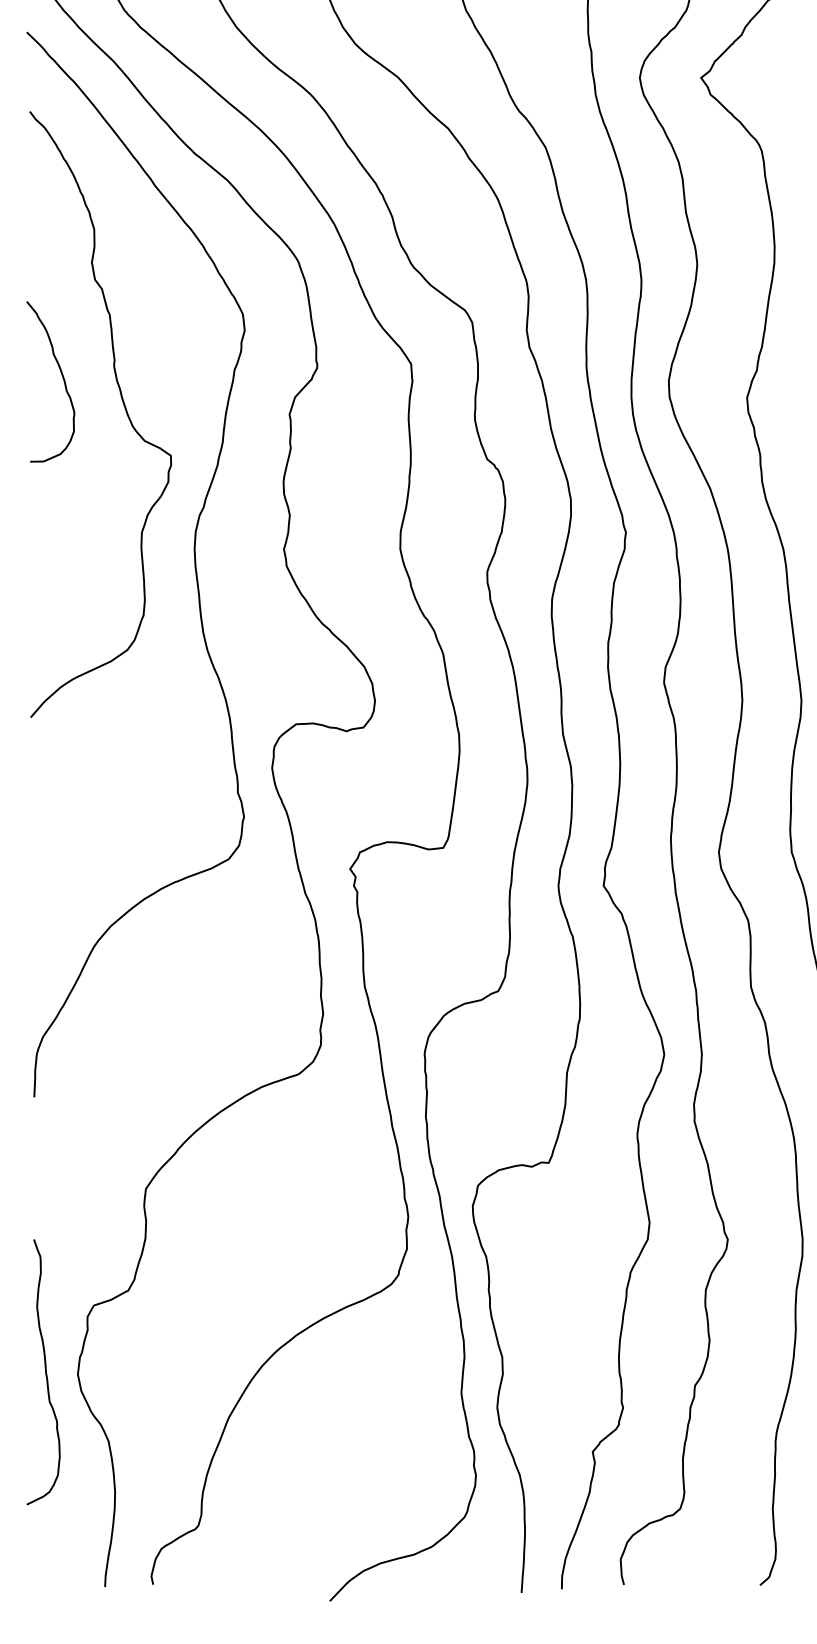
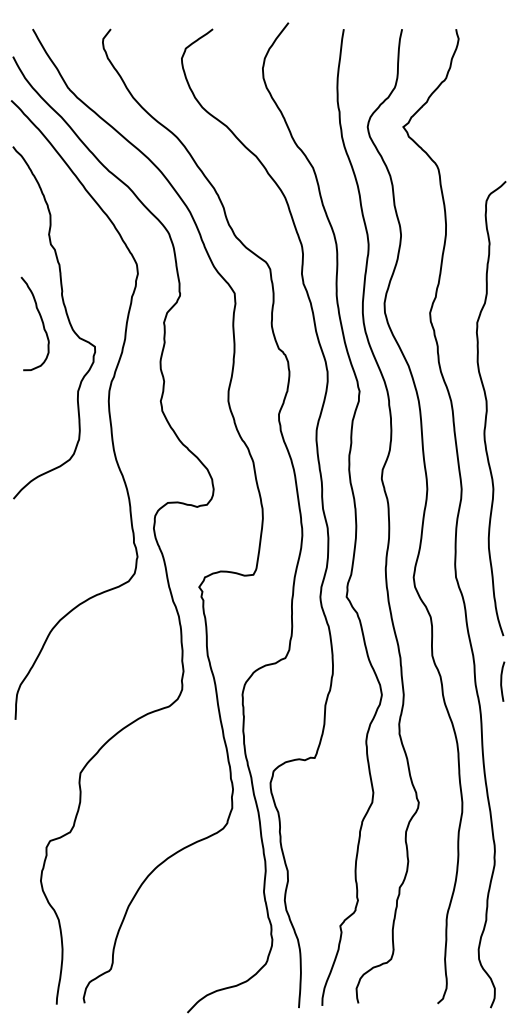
curve: (59, 374) -> (40, 319), moved
curve: (44, 1371) -> (21, 879), removed

